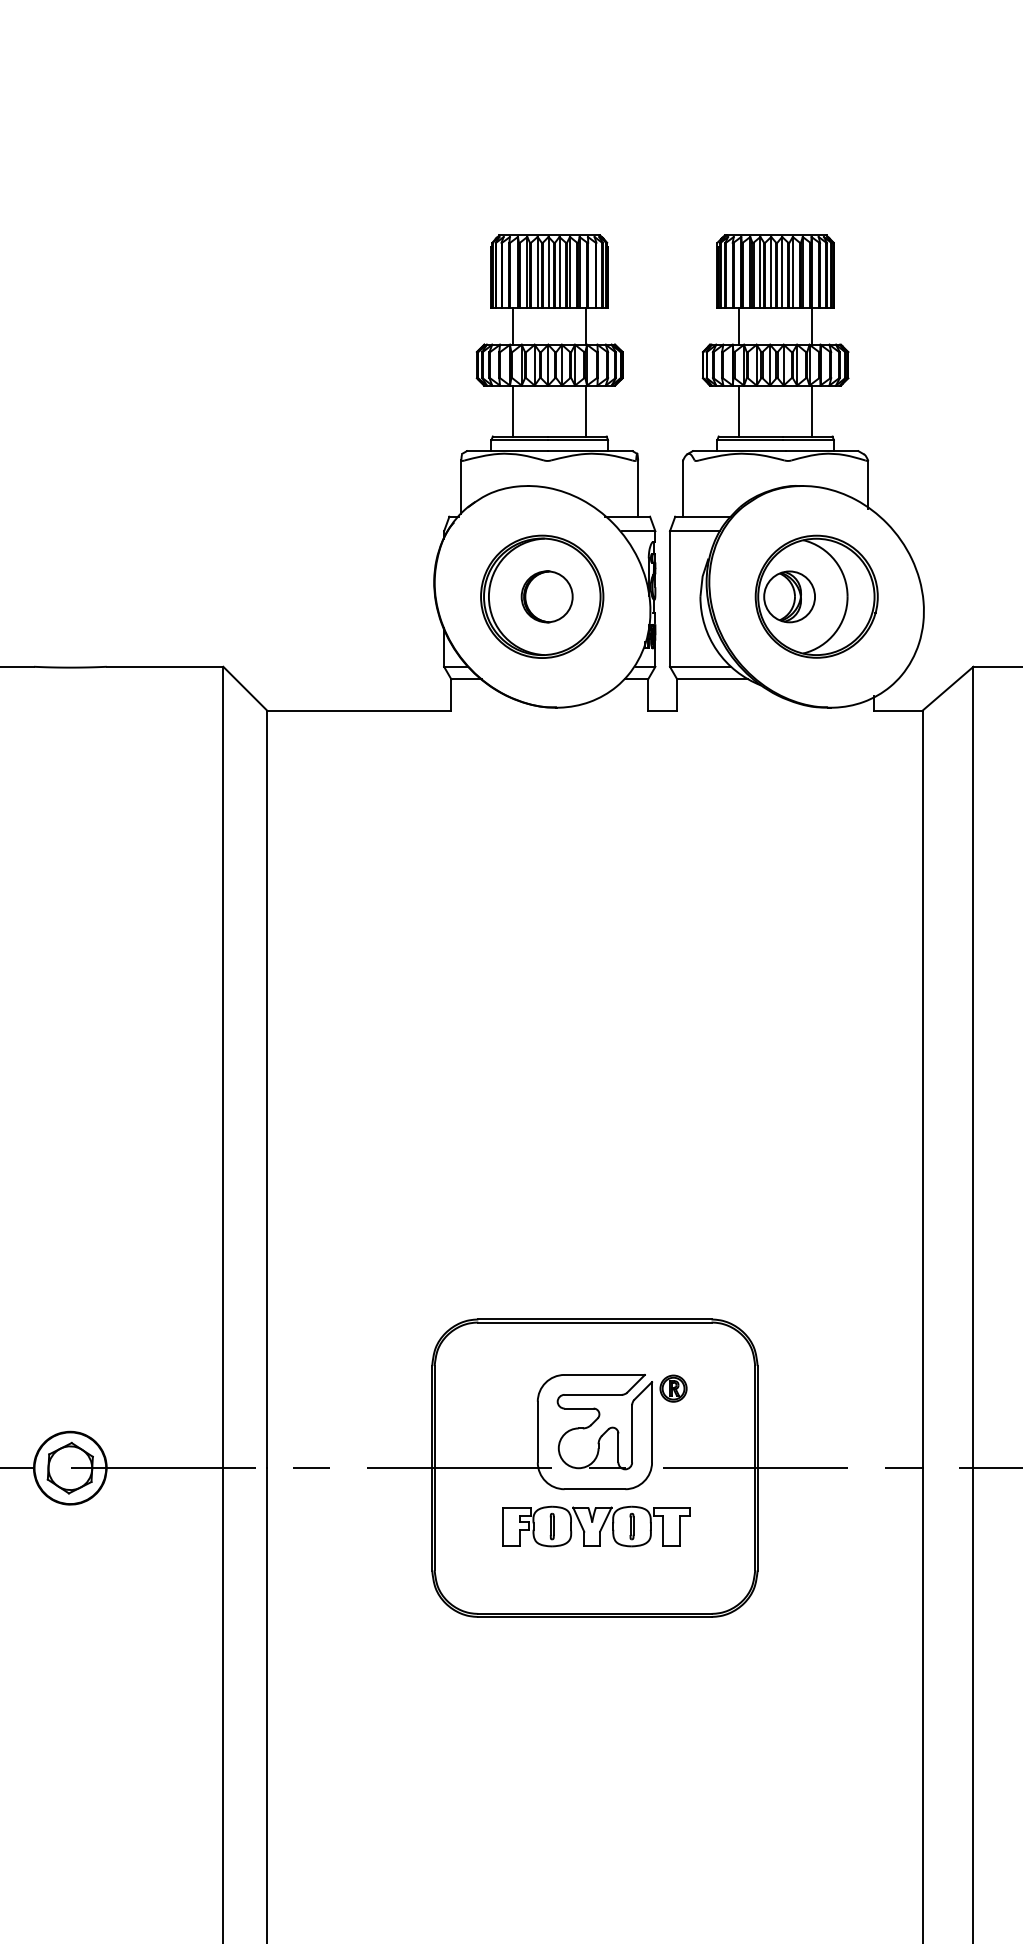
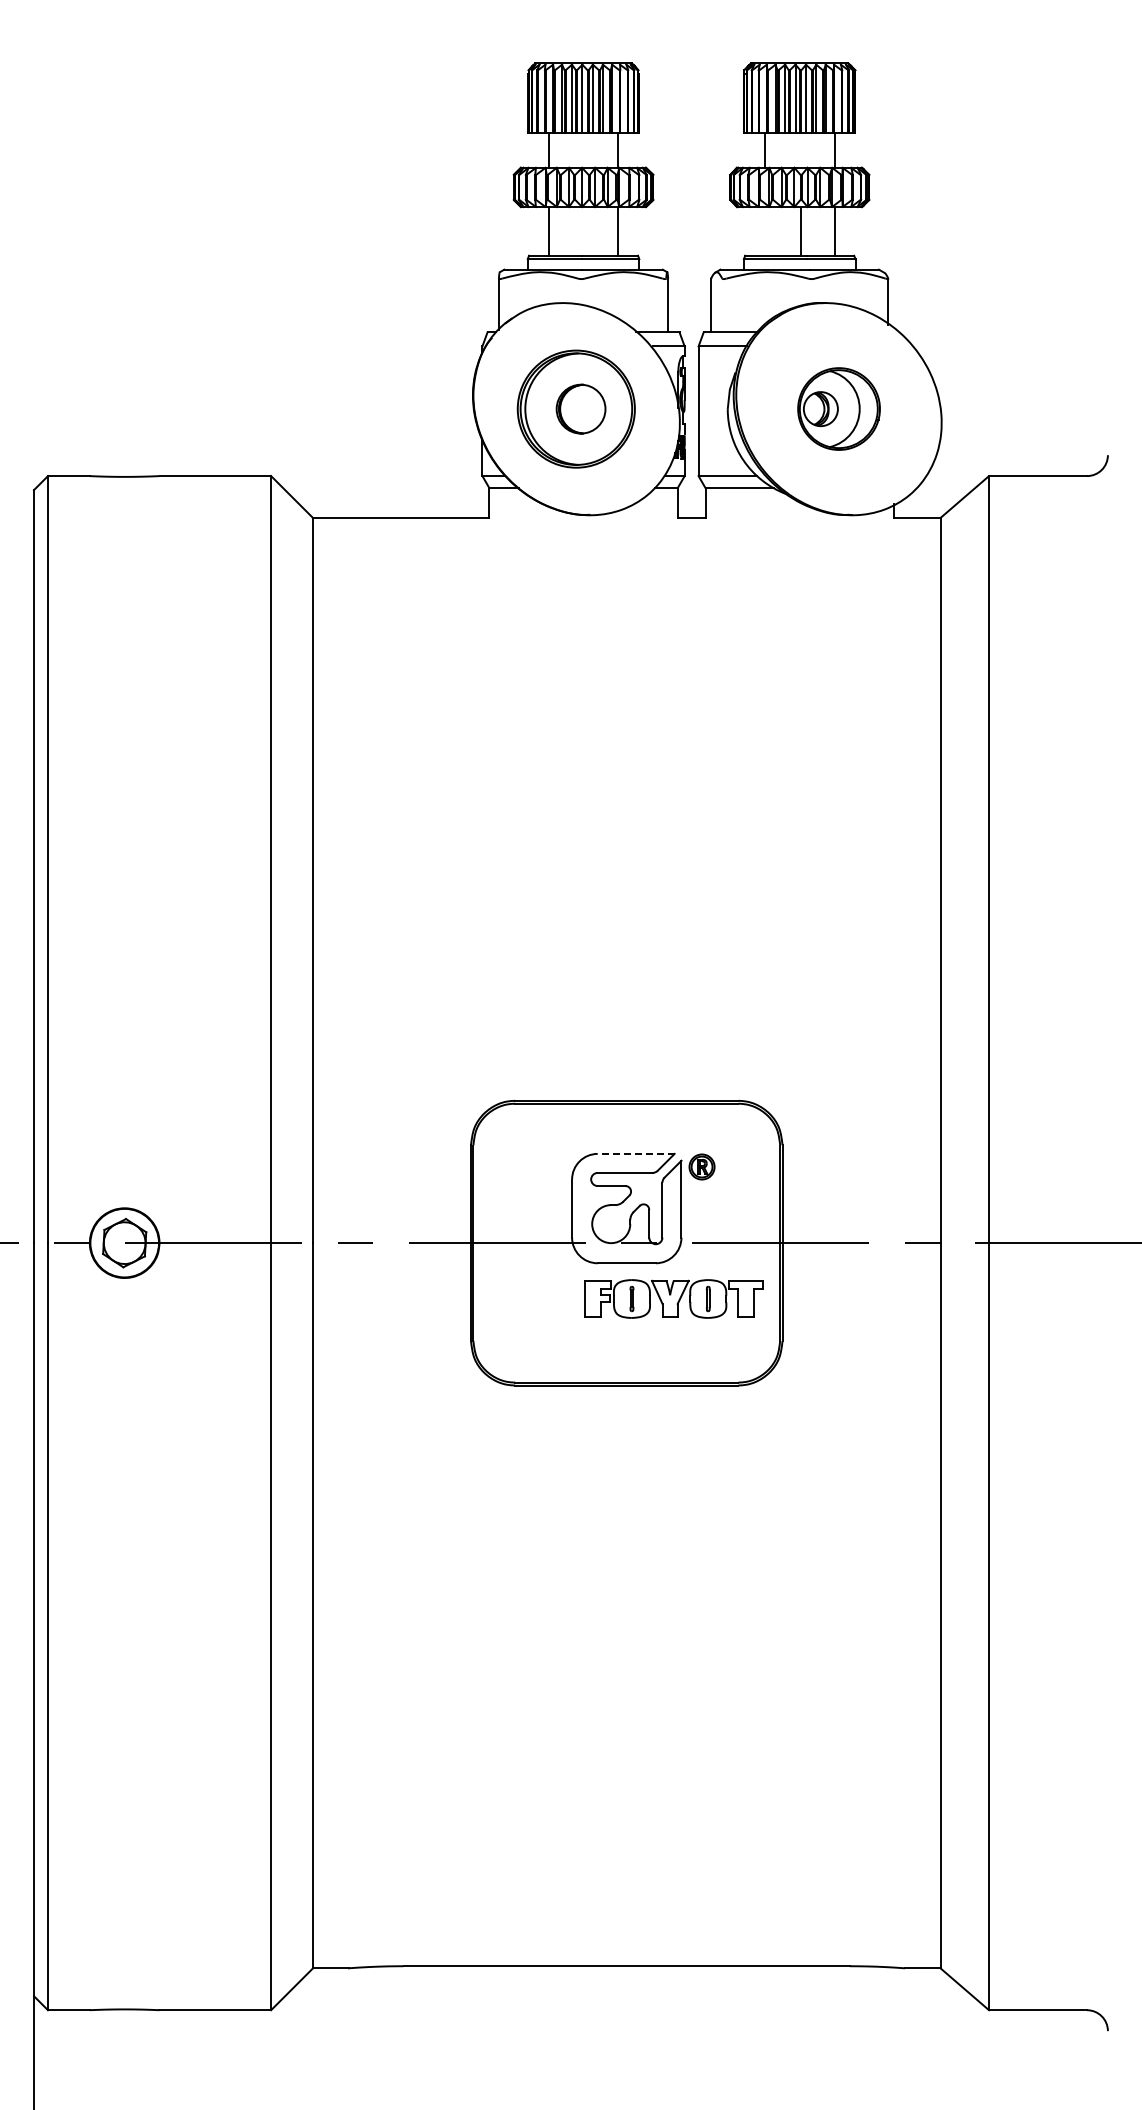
line: (738, 410) -> (800, 230), moved
part: (816, 596) -> (838, 408), size x0.7
line: (604, 1374) -> (635, 1153), solid -> dashed
part: (595, 1526) -> (673, 1298), moved

